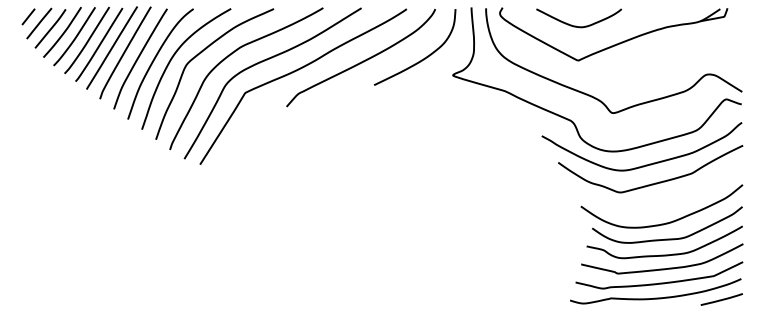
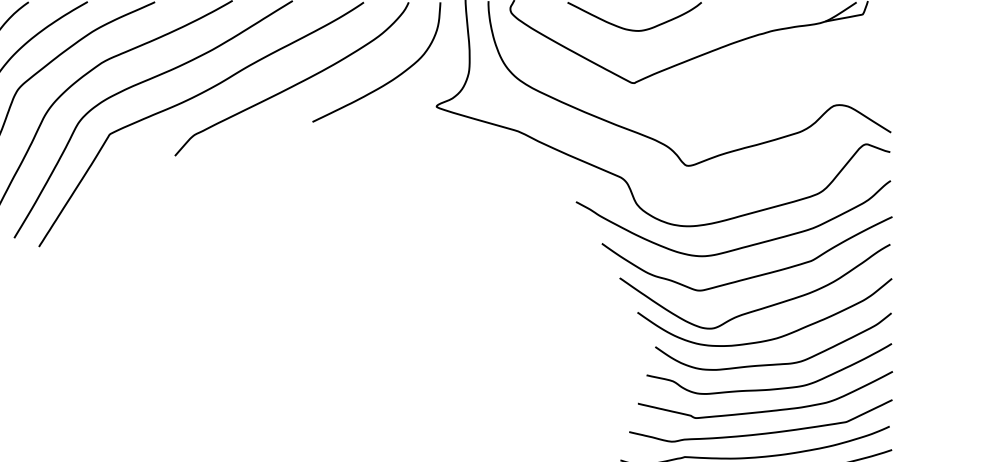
curve: (657, 203) -> (757, 307), added

